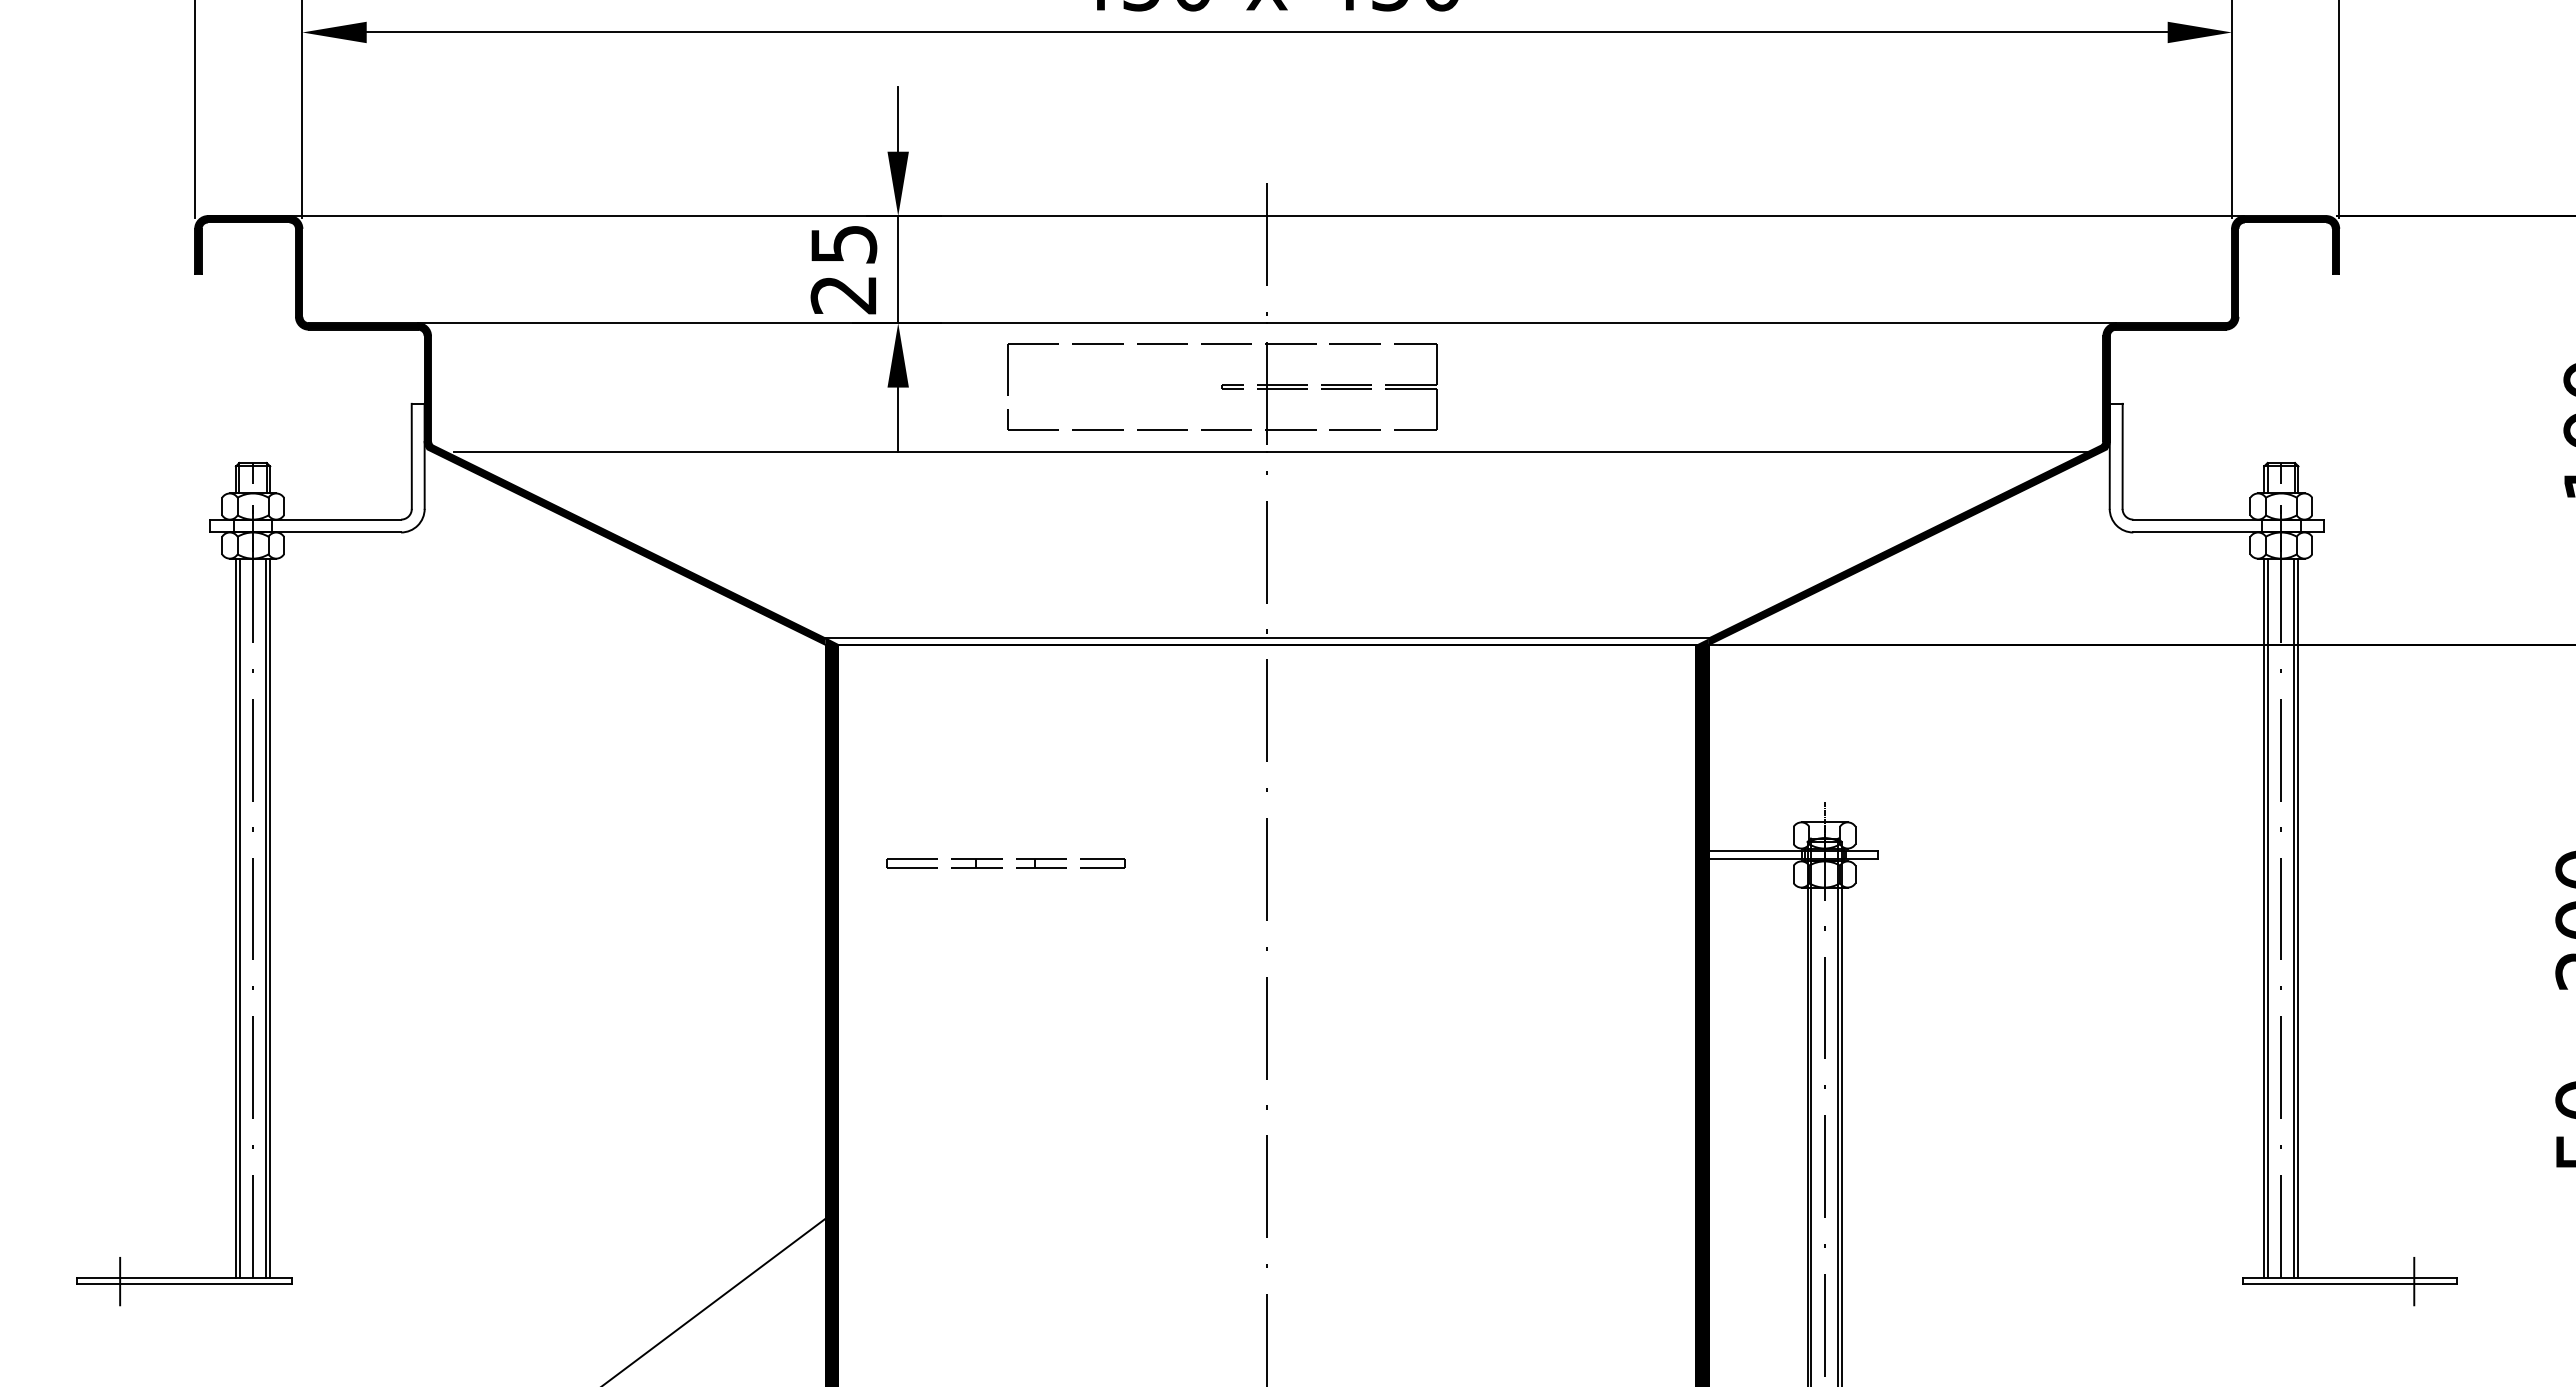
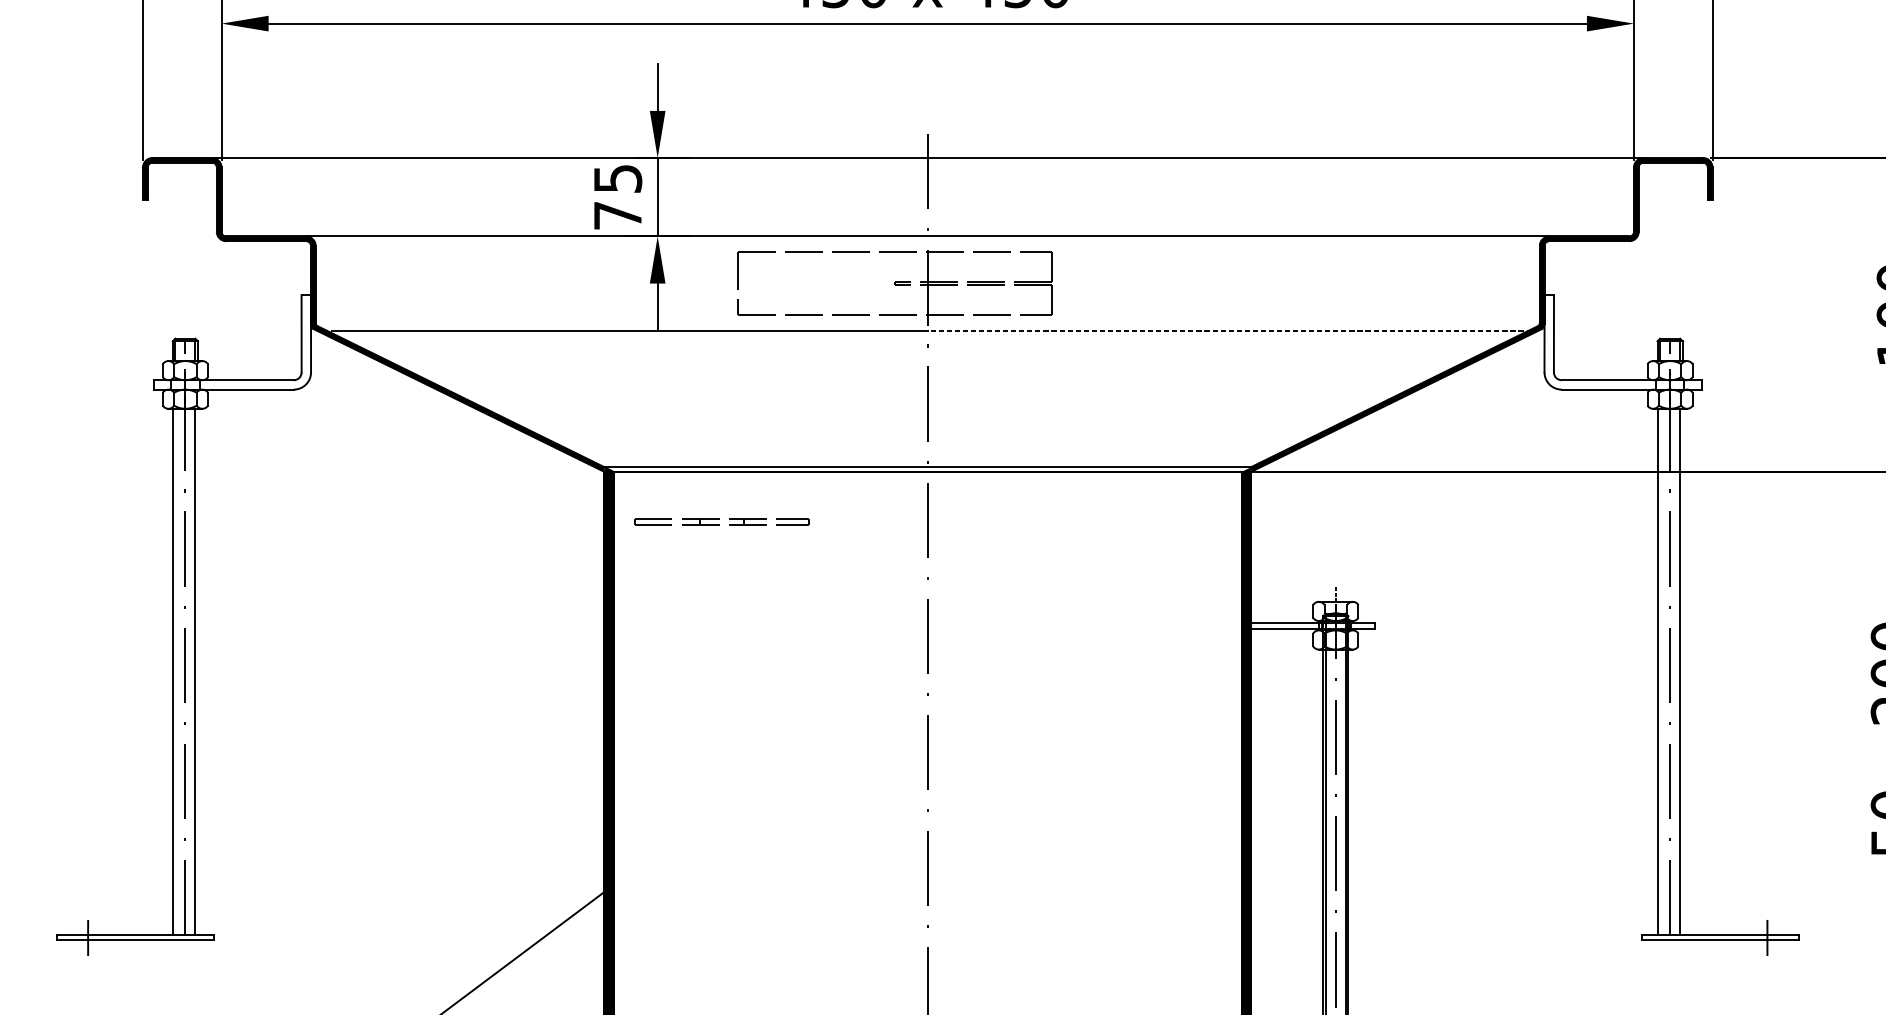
text: (843, 295) -> (617, 216), 25 -> 75
line: (1679, 451) -> (1229, 330), solid -> dashed
part: (1005, 863) -> (721, 522), moved
line: (240, 917) -> (176, 671), removed
line: (270, 917) -> (198, 671), removed
line: (2268, 917) -> (1660, 671), removed
line: (2298, 917) -> (1682, 671), removed

